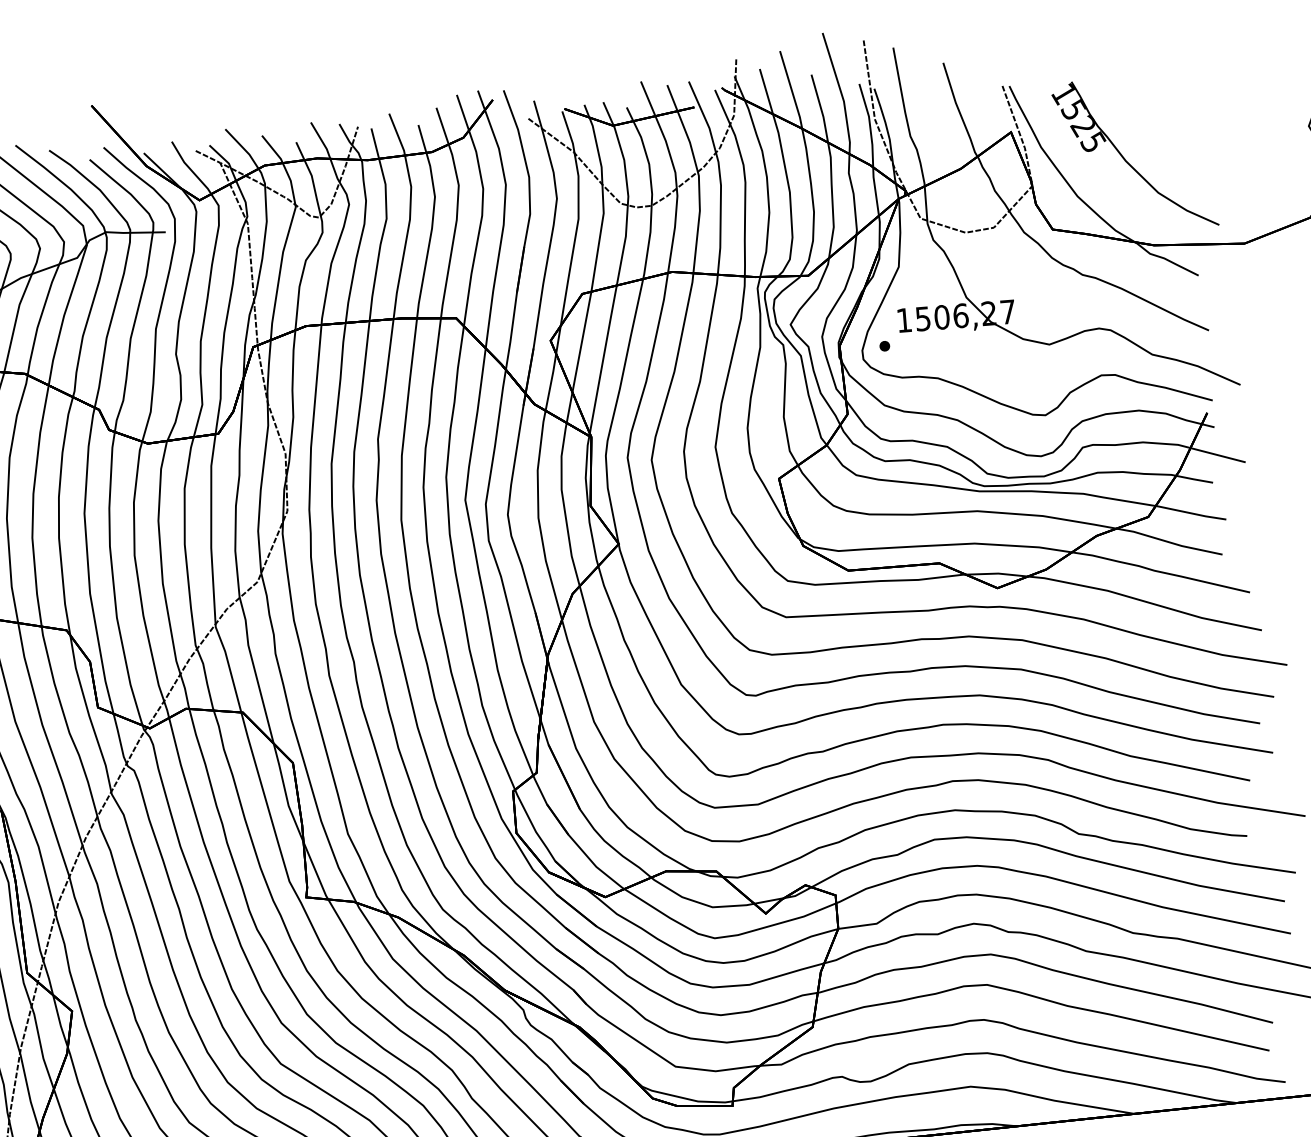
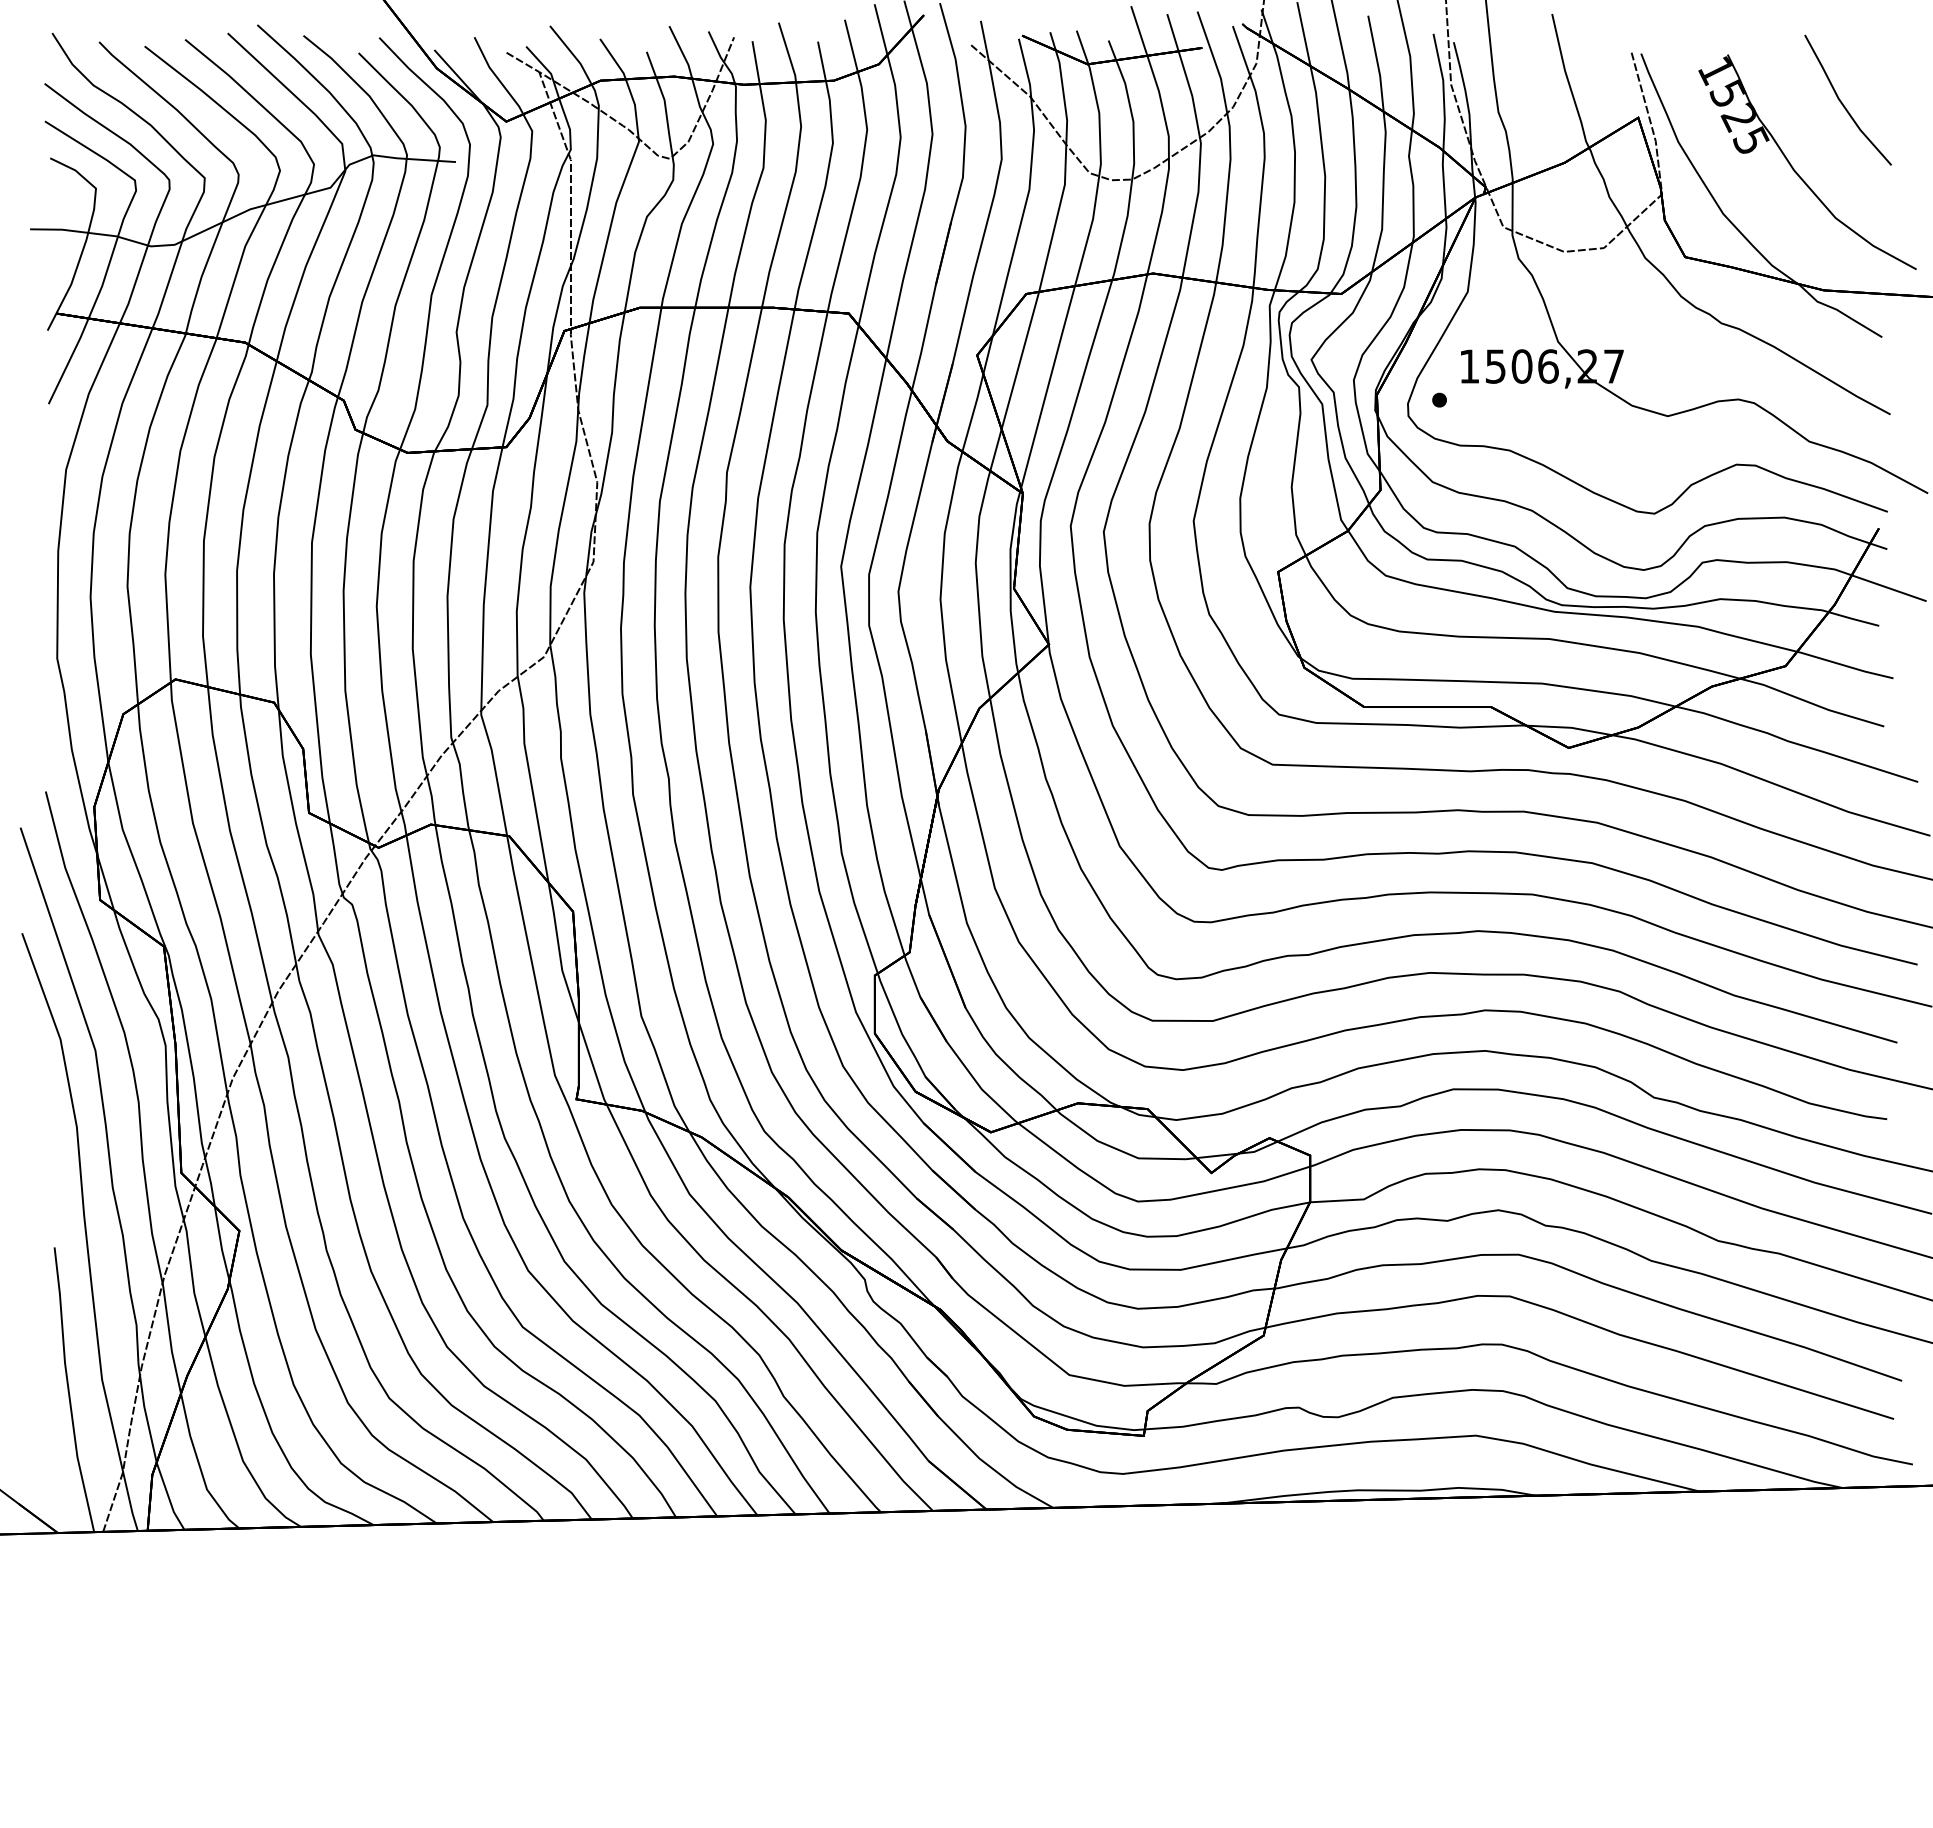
line: (1157, 110) -> (1843, 103), added

